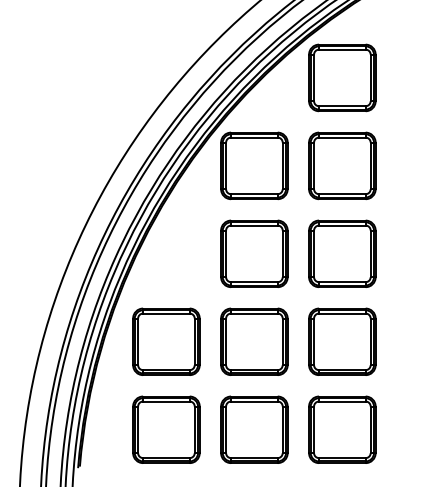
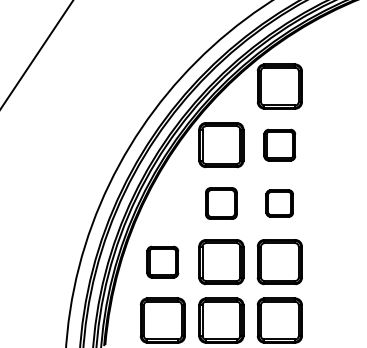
part: (341, 166) -> (279, 145), size x0.7
part: (254, 253) -> (221, 203), size x0.7
part: (341, 253) -> (279, 203), size x0.6
part: (165, 342) -> (162, 262), size x0.7

